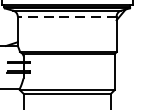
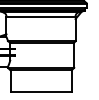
line: (67, 16) -> (41, 16), dashed -> solid

